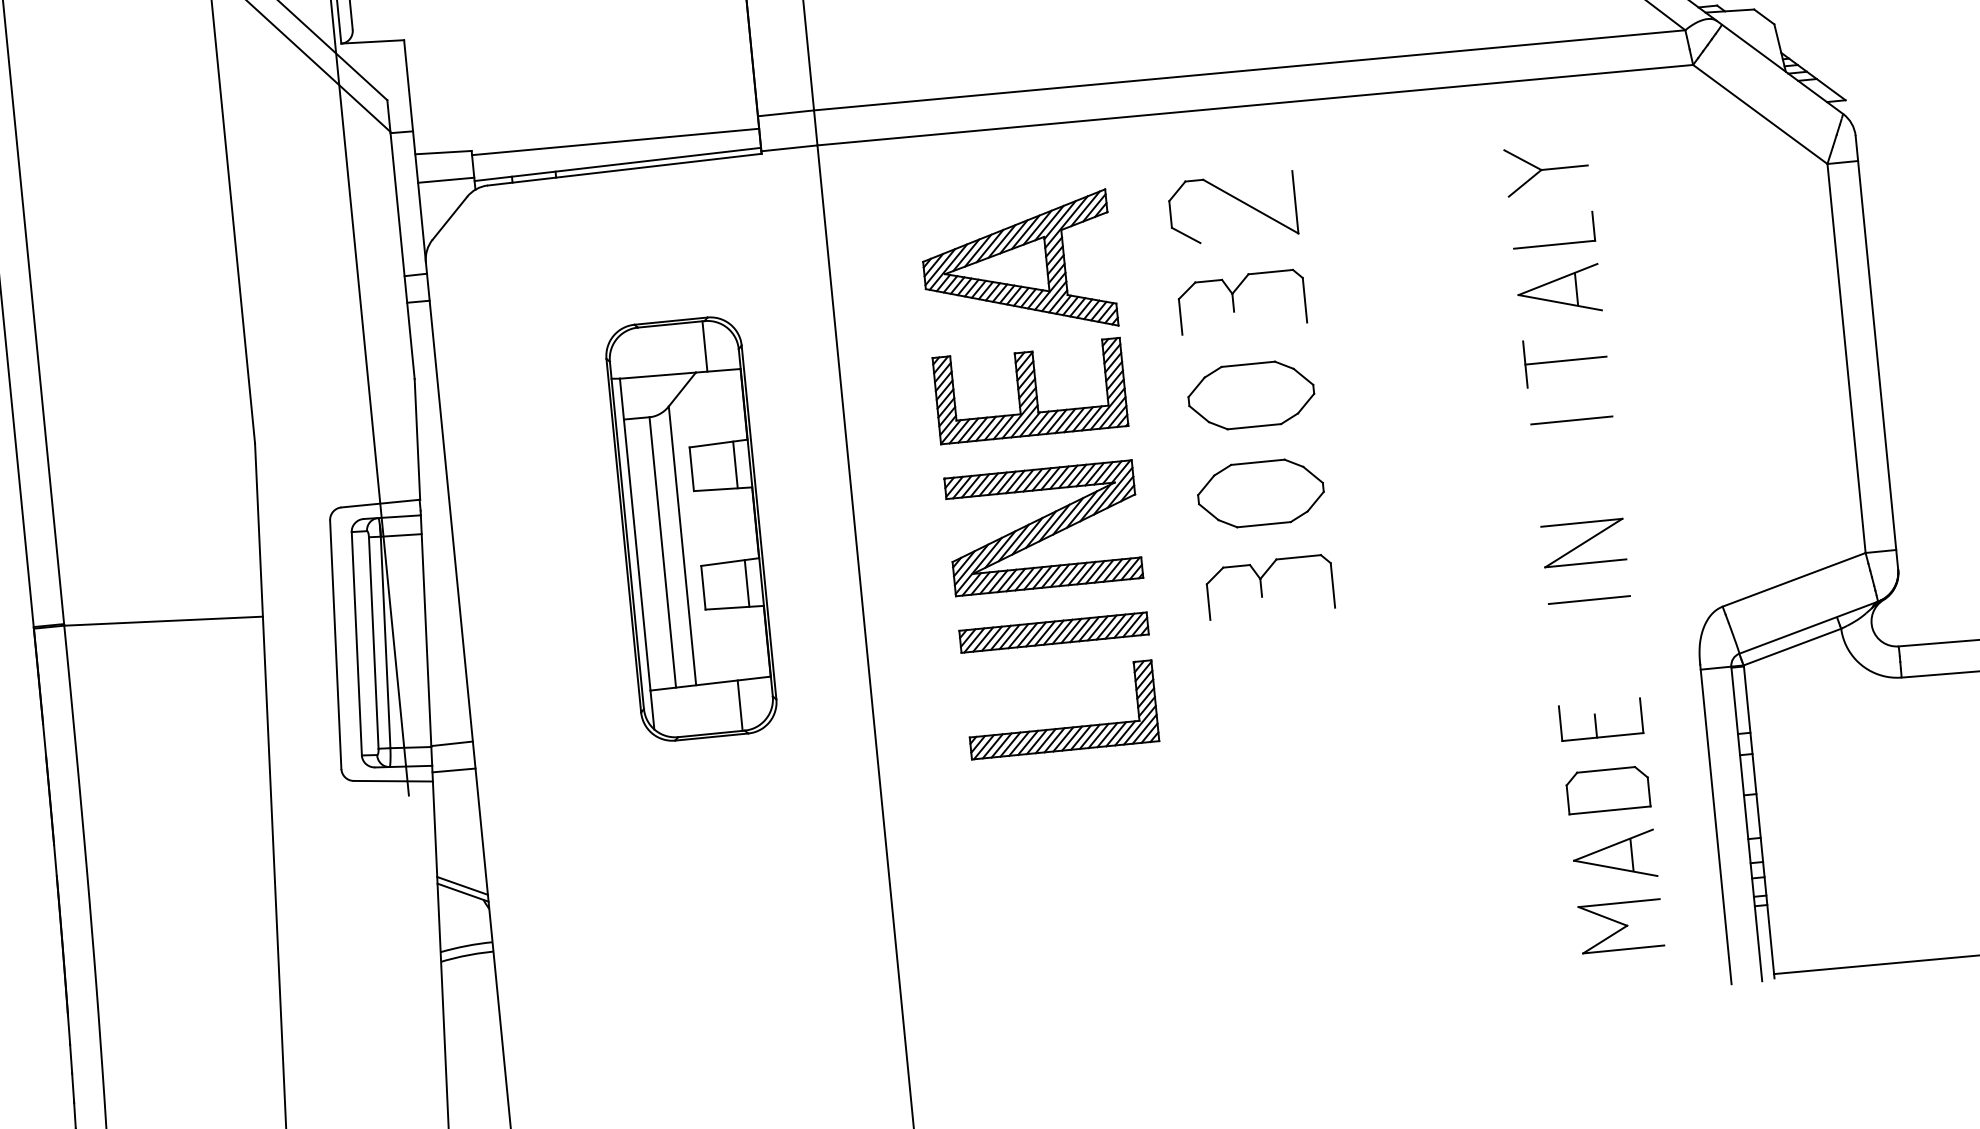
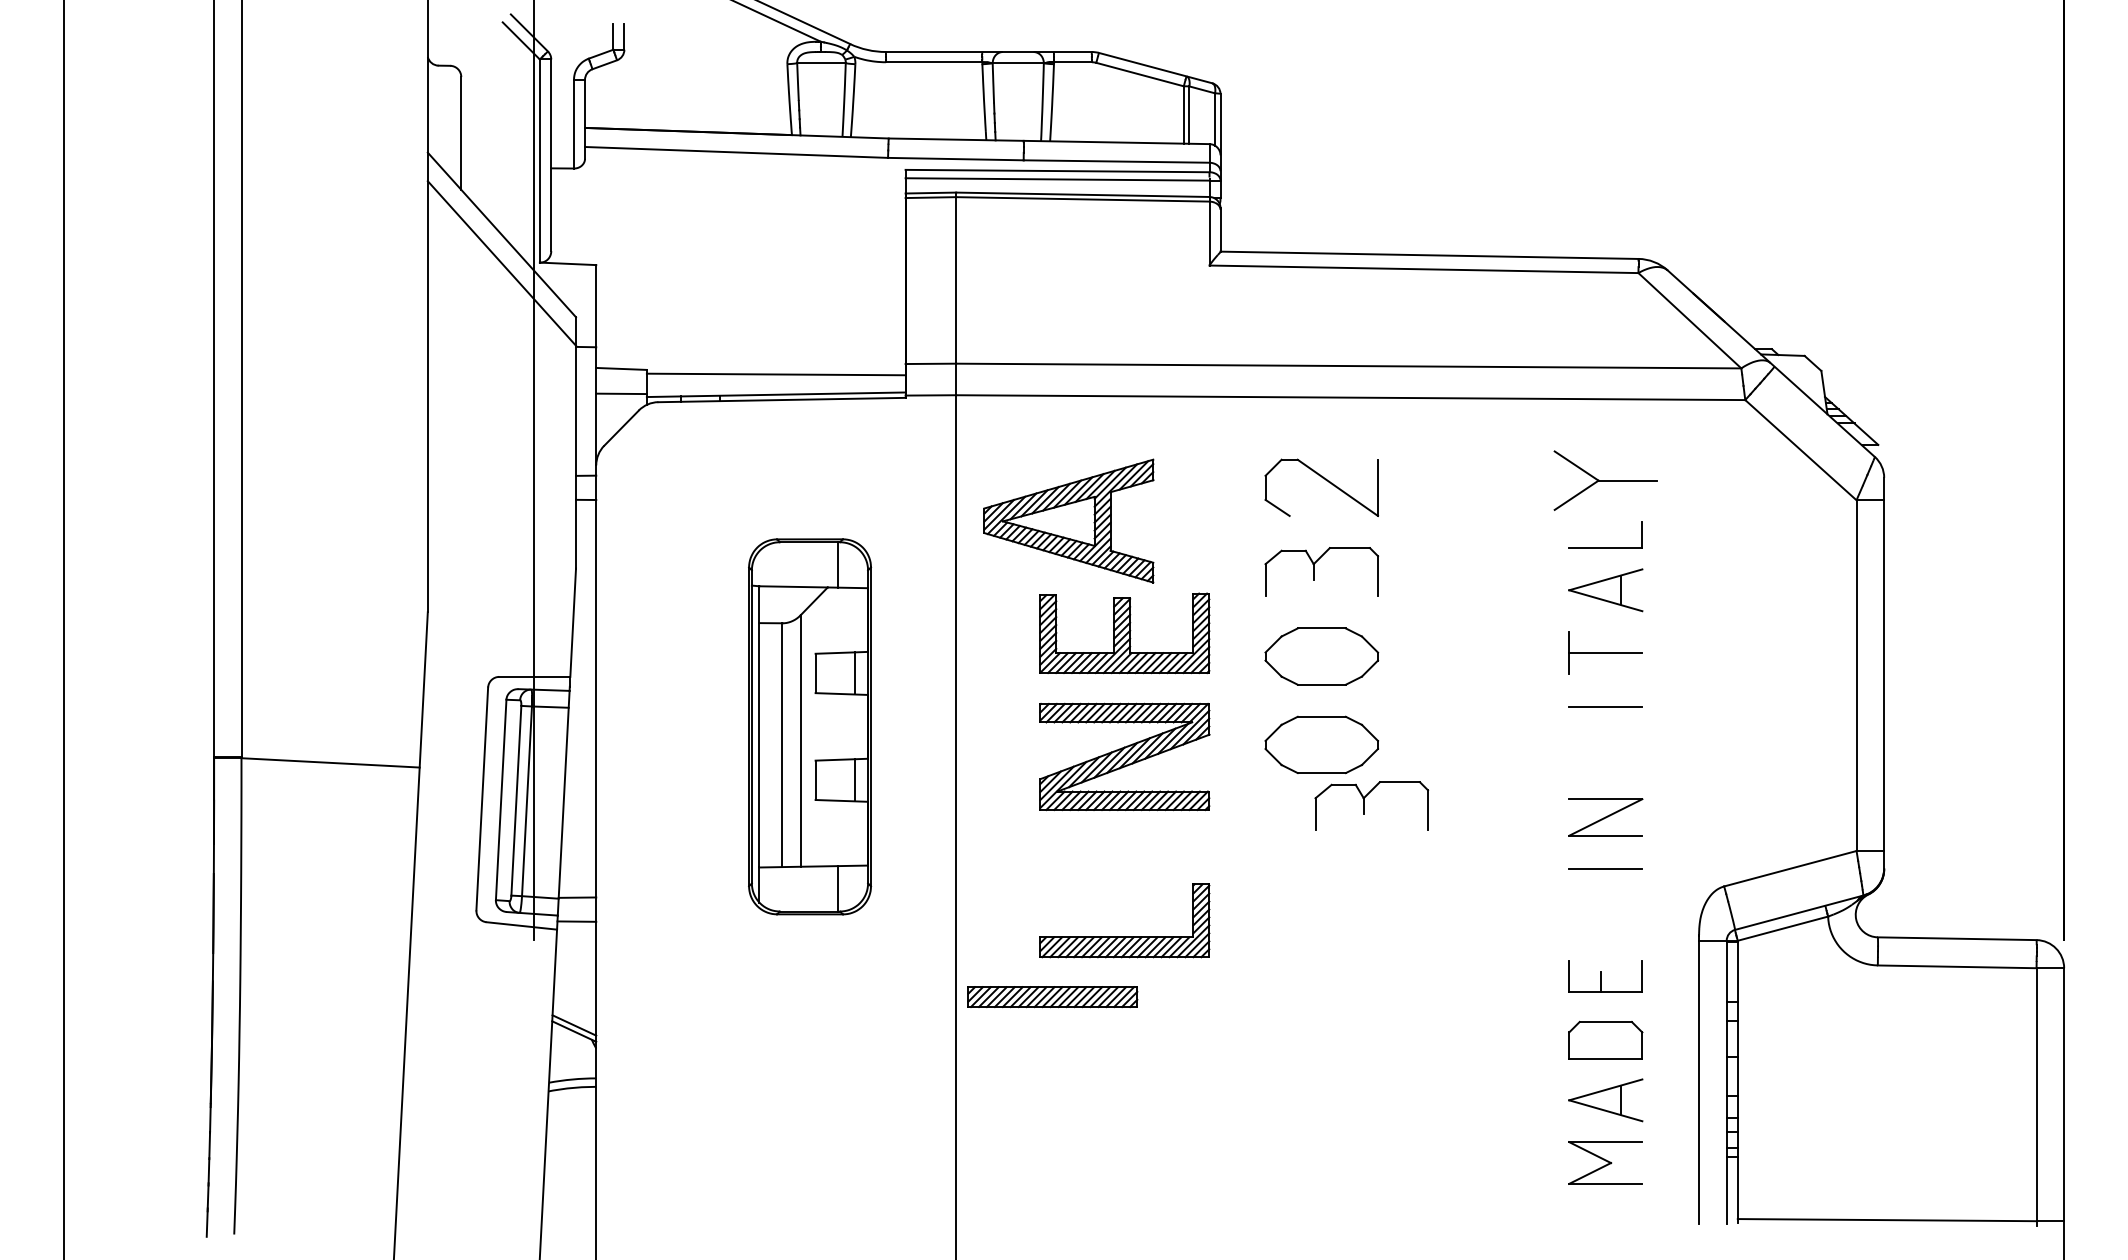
part: (1546, 169) -> (1605, 480), size x1.4
part: (1017, 266) -> (1068, 520), moved
part: (1261, 586) -> (1364, 805), moved
part: (1053, 633) -> (1052, 997), moved

